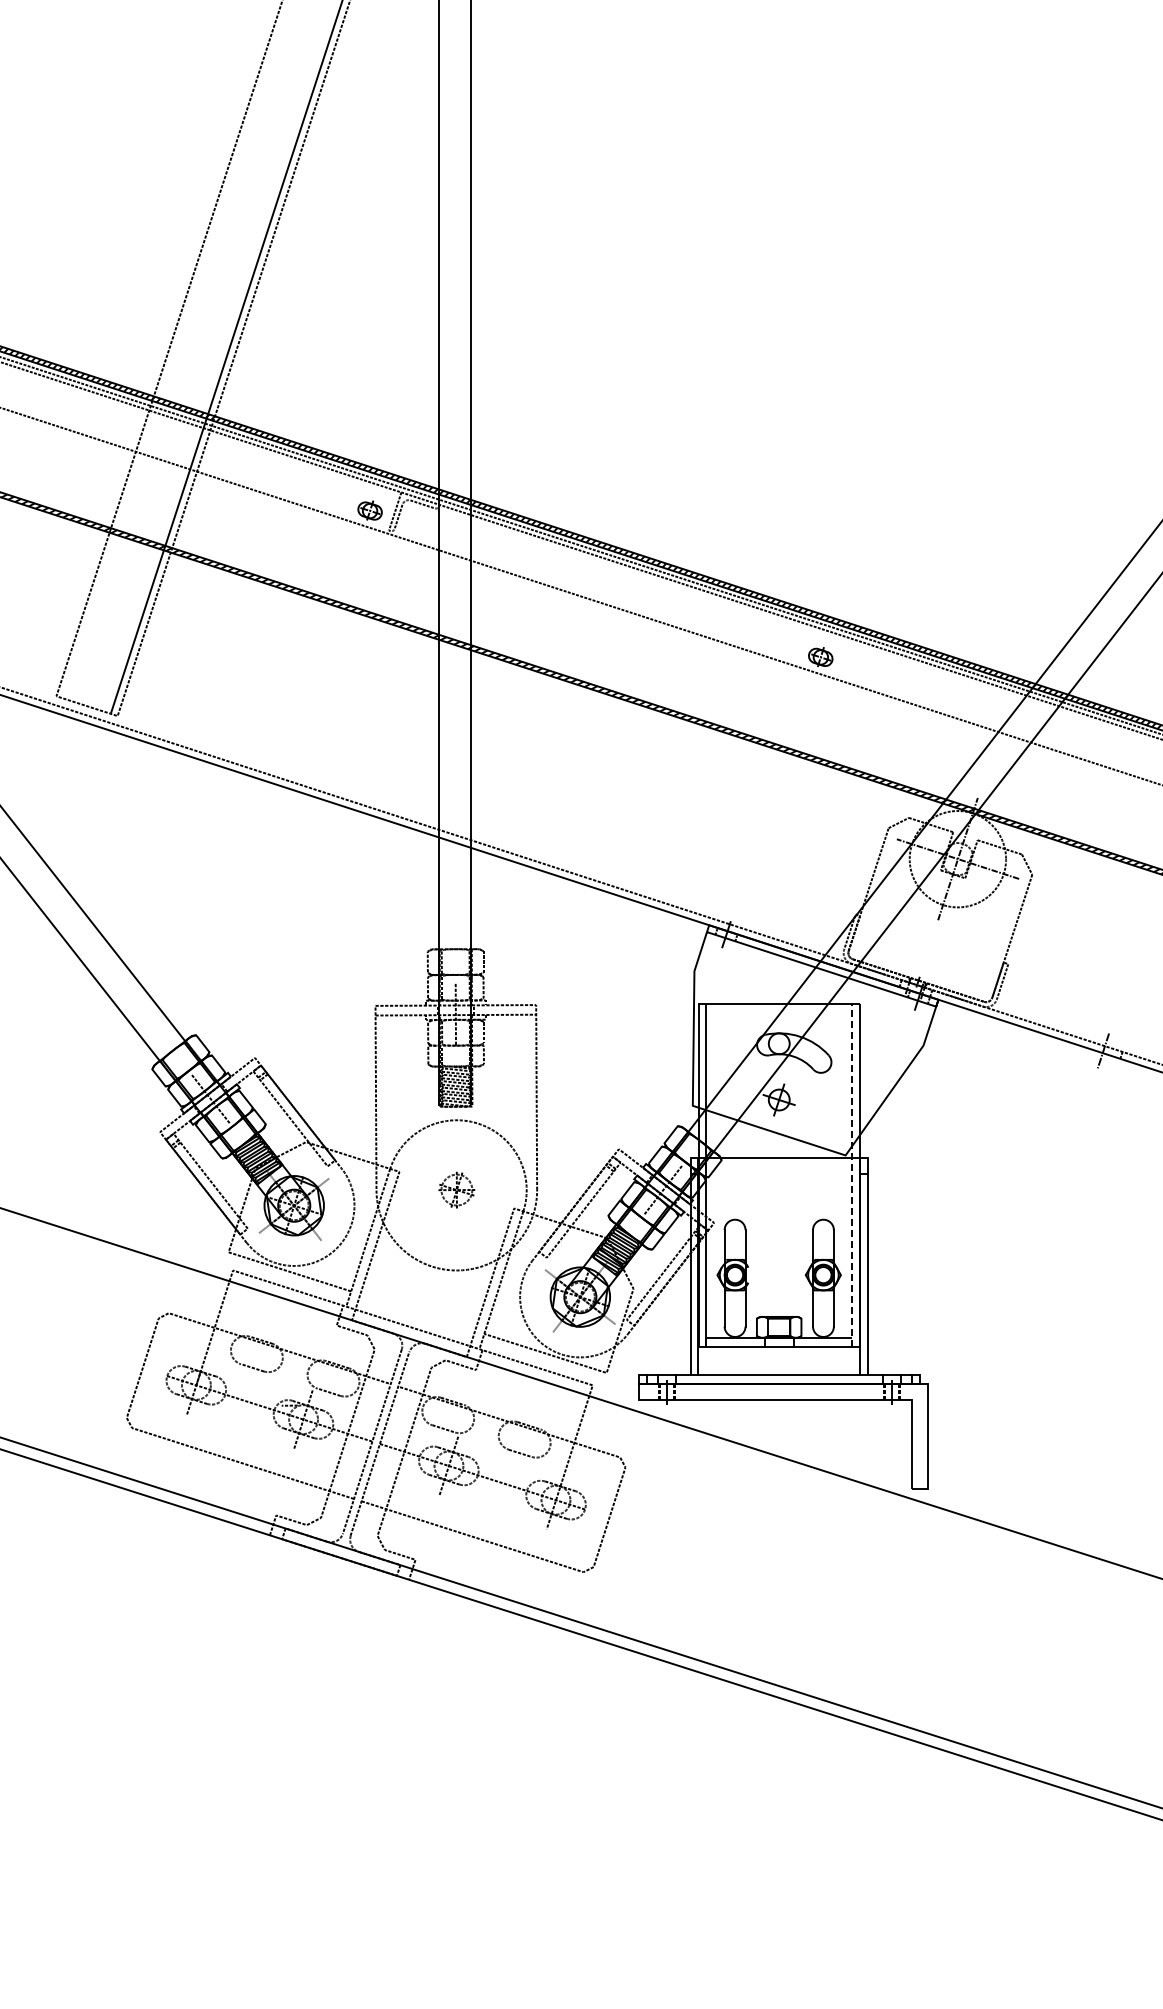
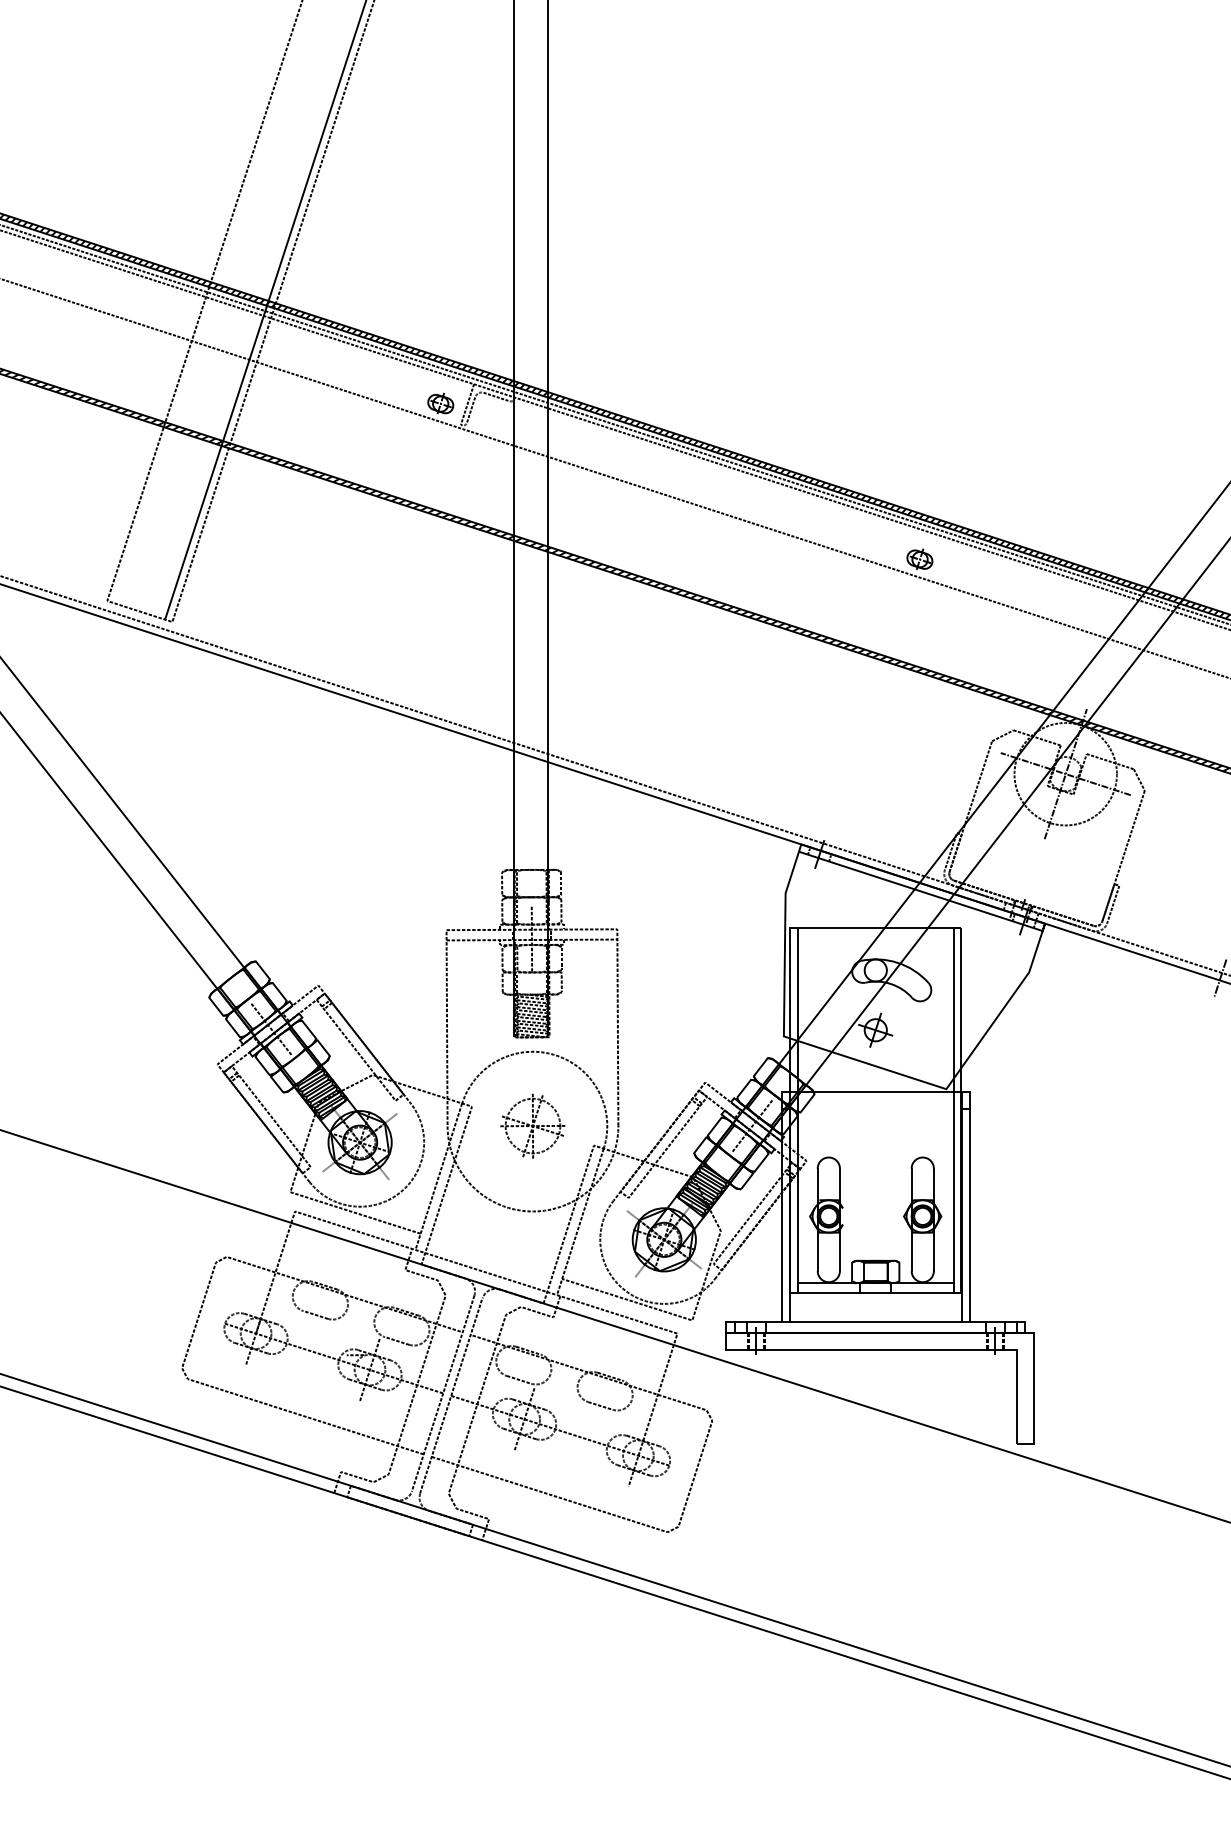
line: (852, 1175) -> (953, 1110), dashed -> solid
part: (456, 1189) -> (532, 1125), size x1.67

